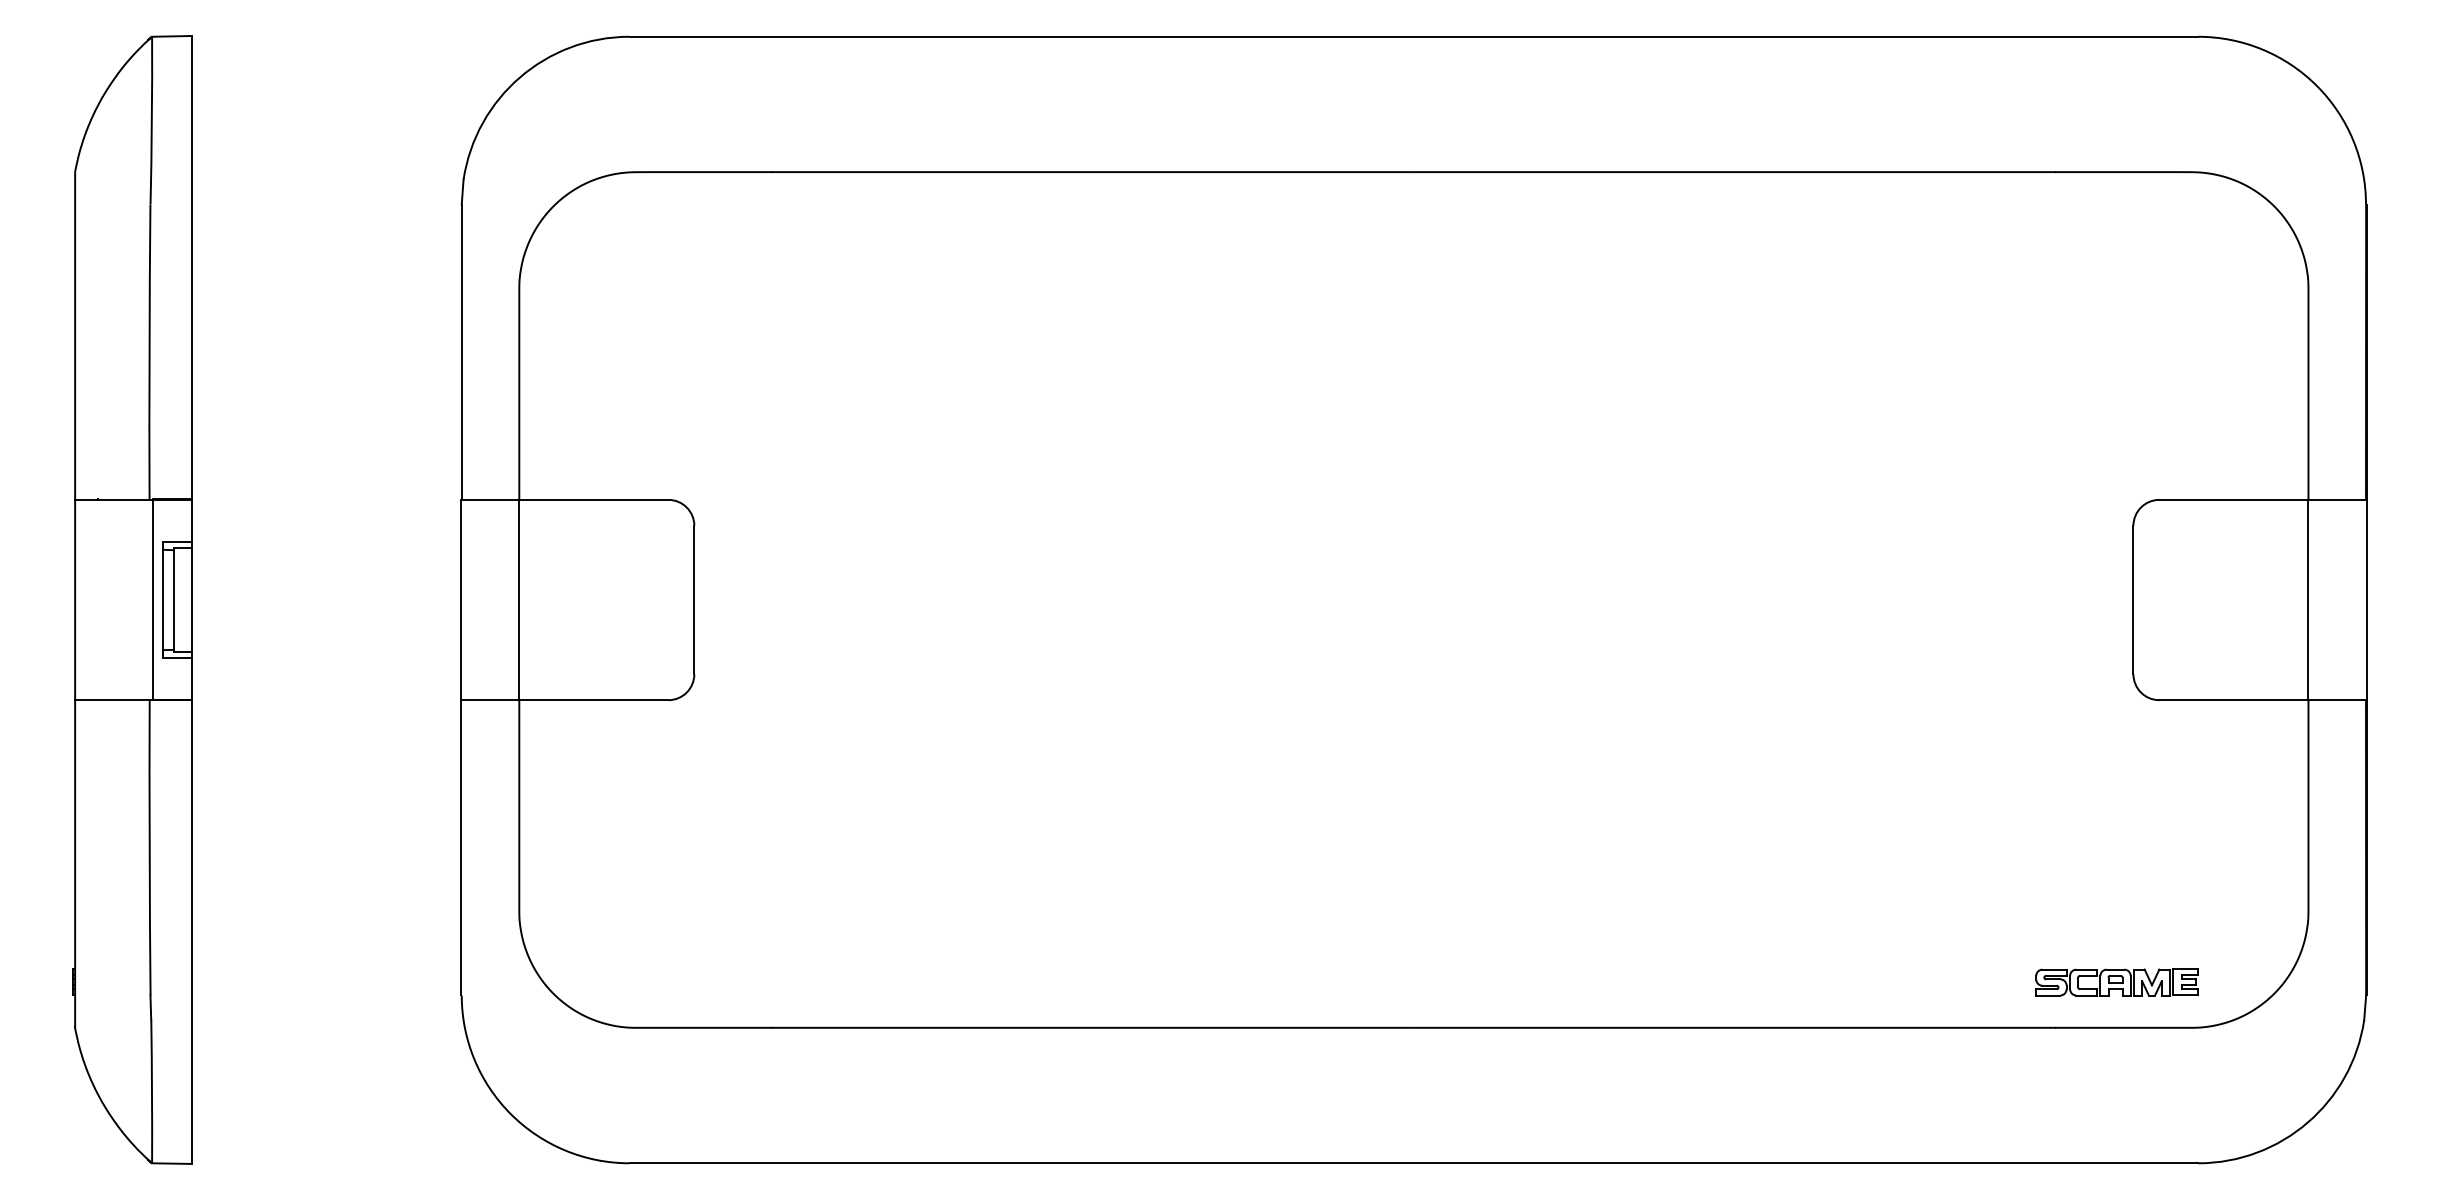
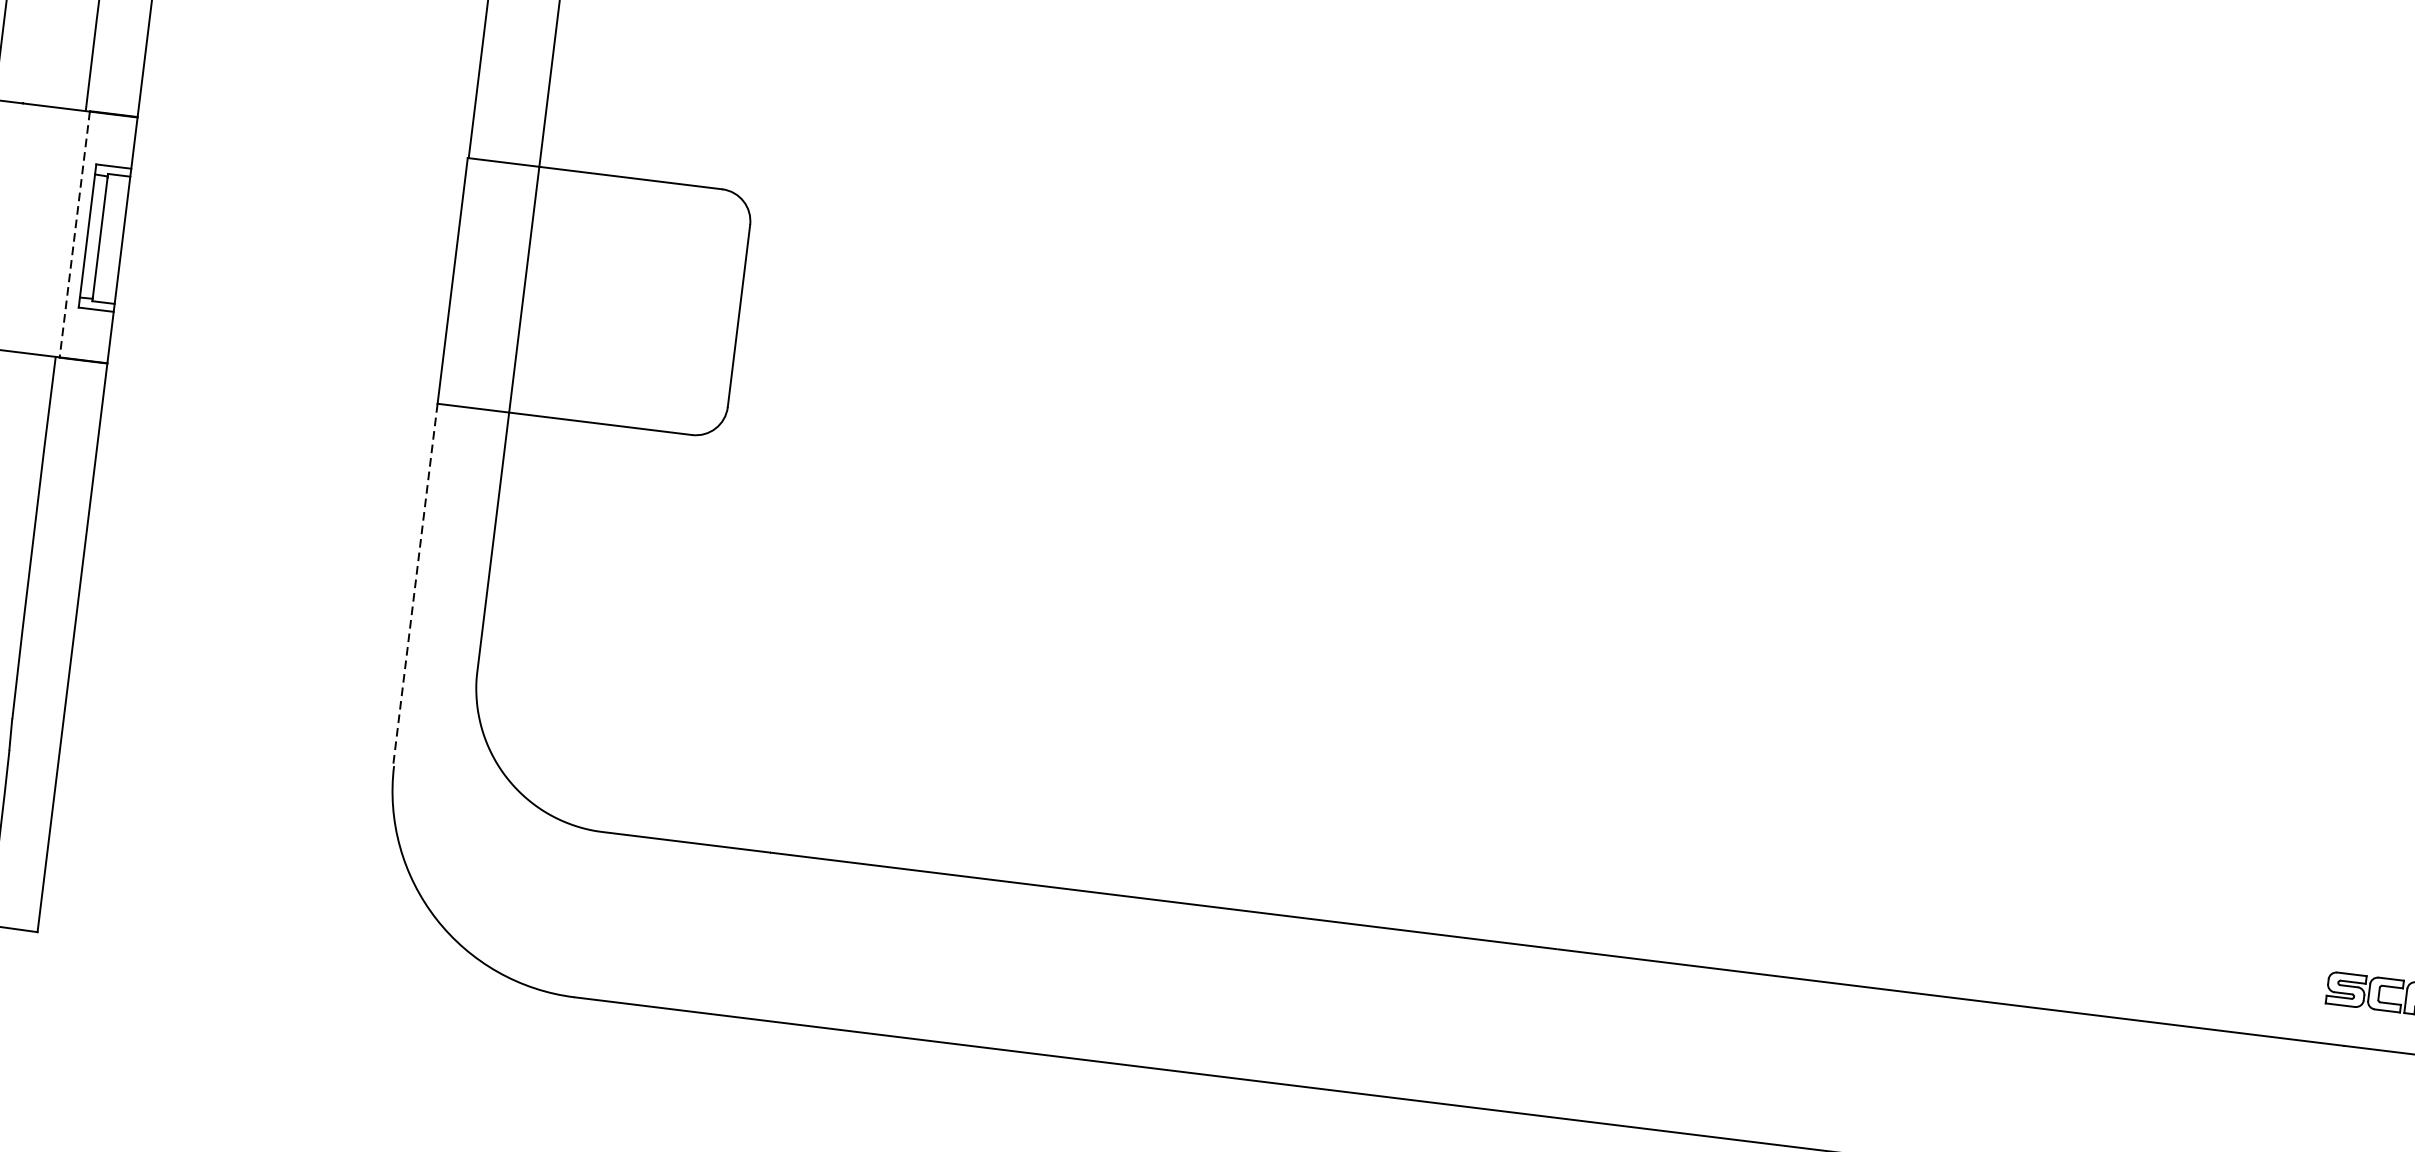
line: (152, 600) -> (74, 235), solid -> dashed
line: (460, 848) -> (414, 585), solid -> dashed

